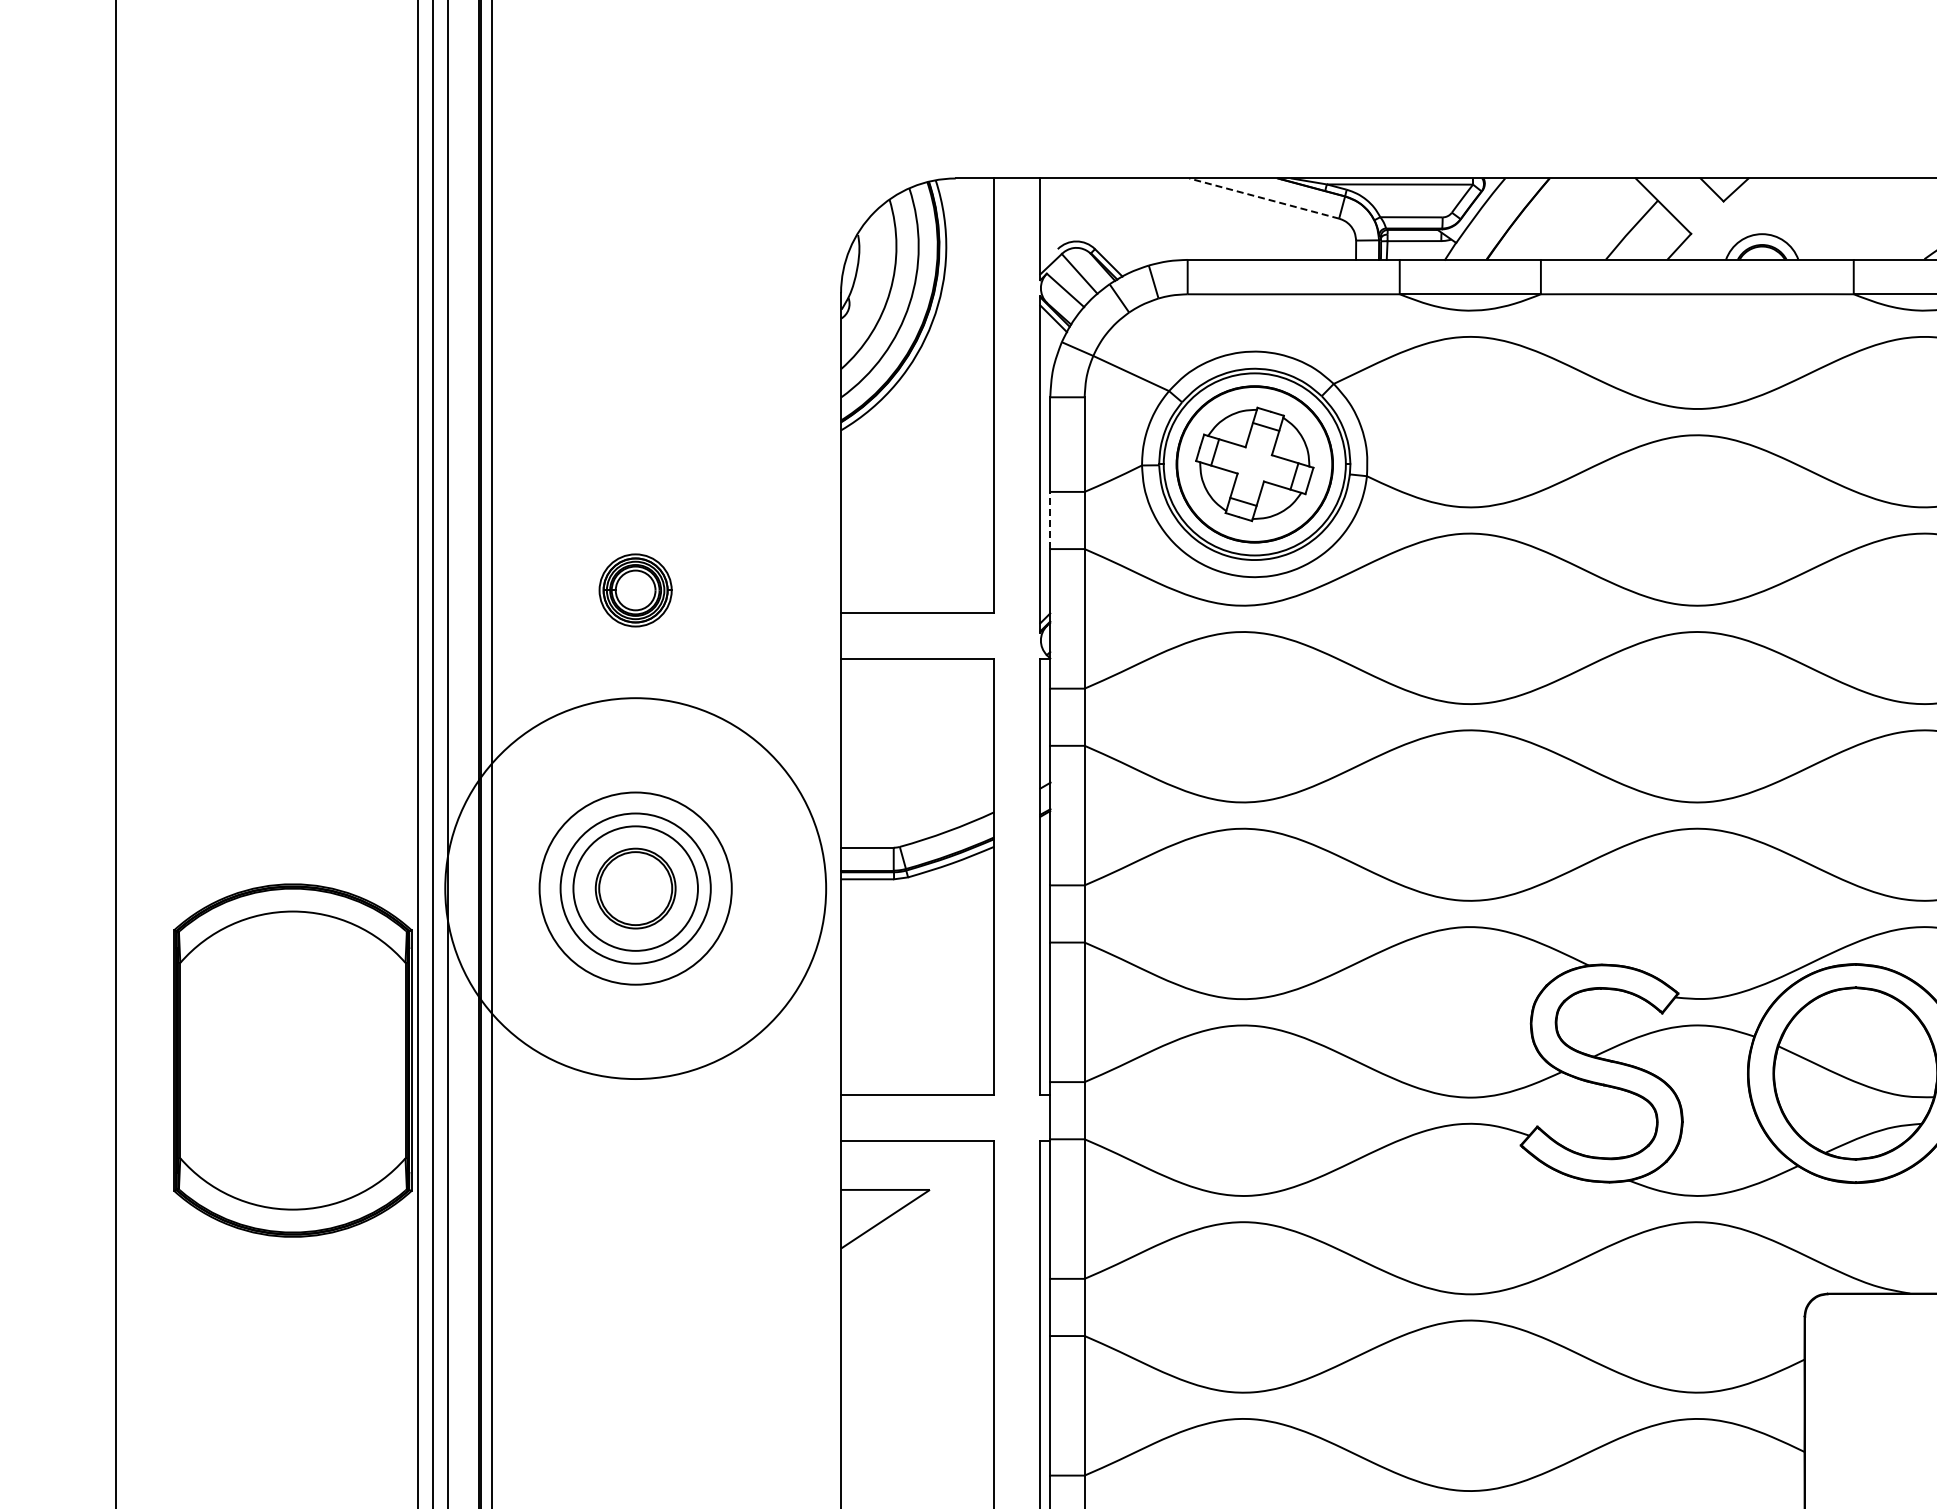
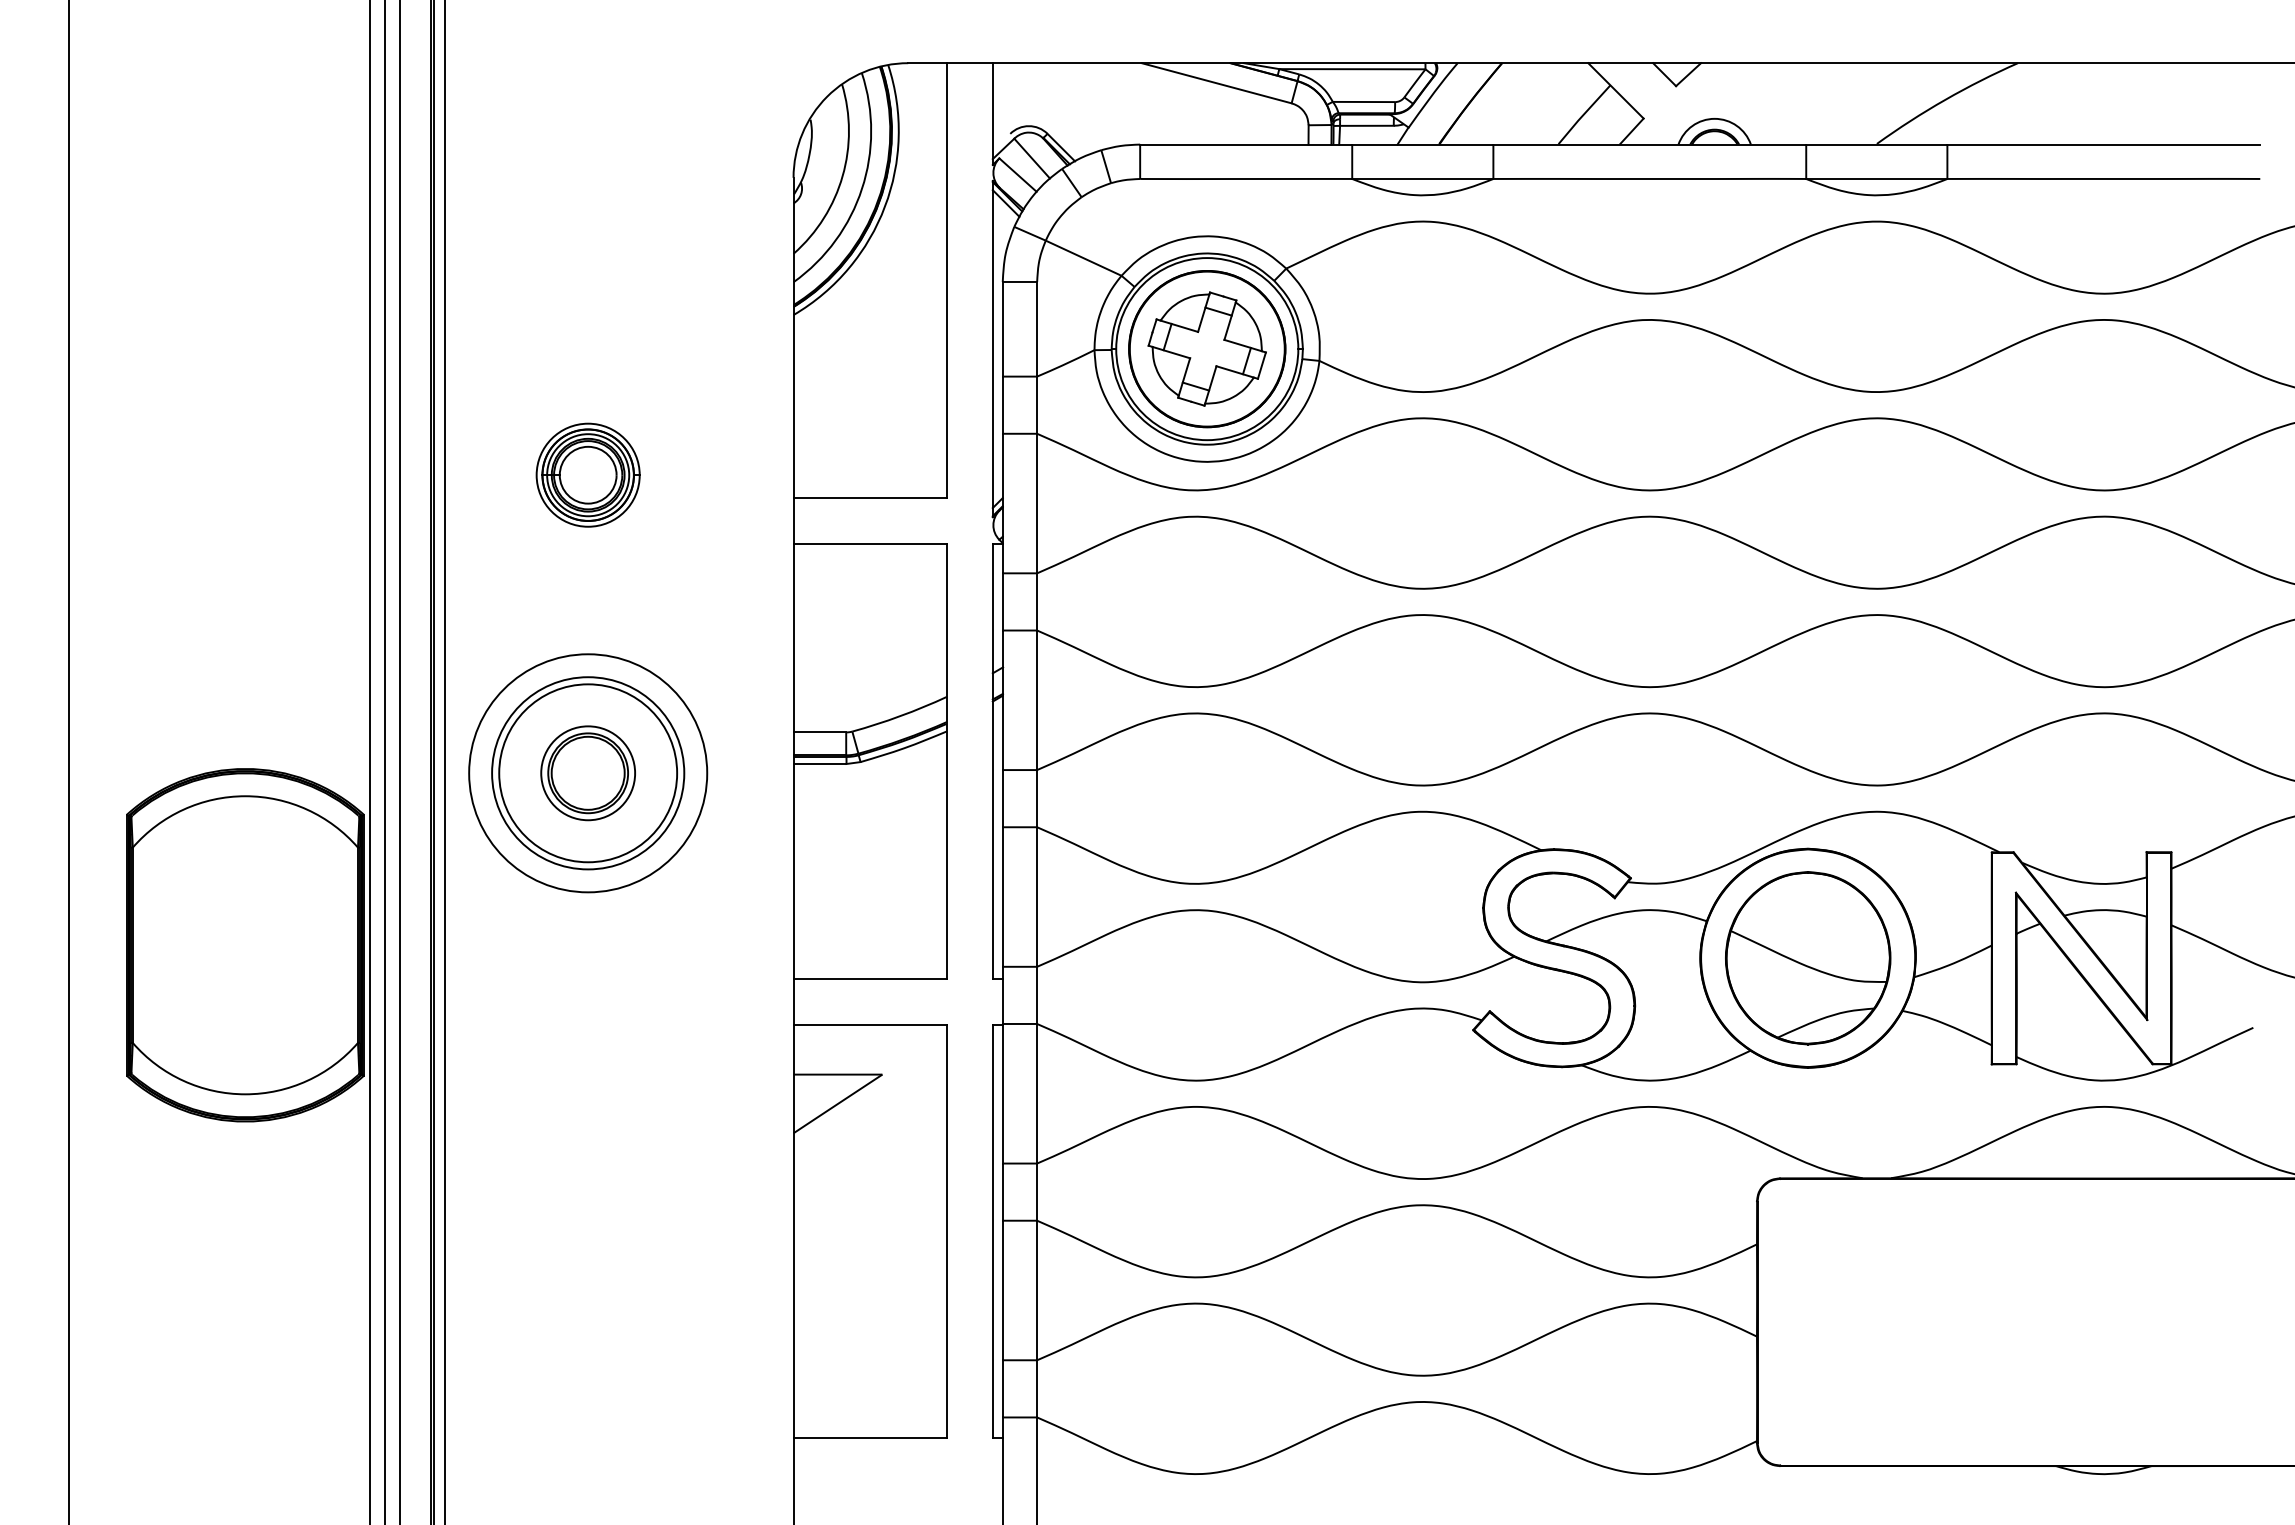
line: (1264, 198) -> (1216, 83), dashed -> solid
line: (1050, 520) -> (1002, 405), dashed -> solid
part: (635, 589) -> (587, 474), size x1.43
circle: (636, 888) -> (588, 773), size x0.62
circle: (636, 888) -> (588, 773), size x0.62
circle: (636, 888) -> (588, 773), size x1.43

